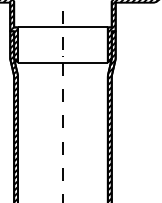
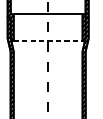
line: (62, 62) -> (47, 41), solid -> dashed

